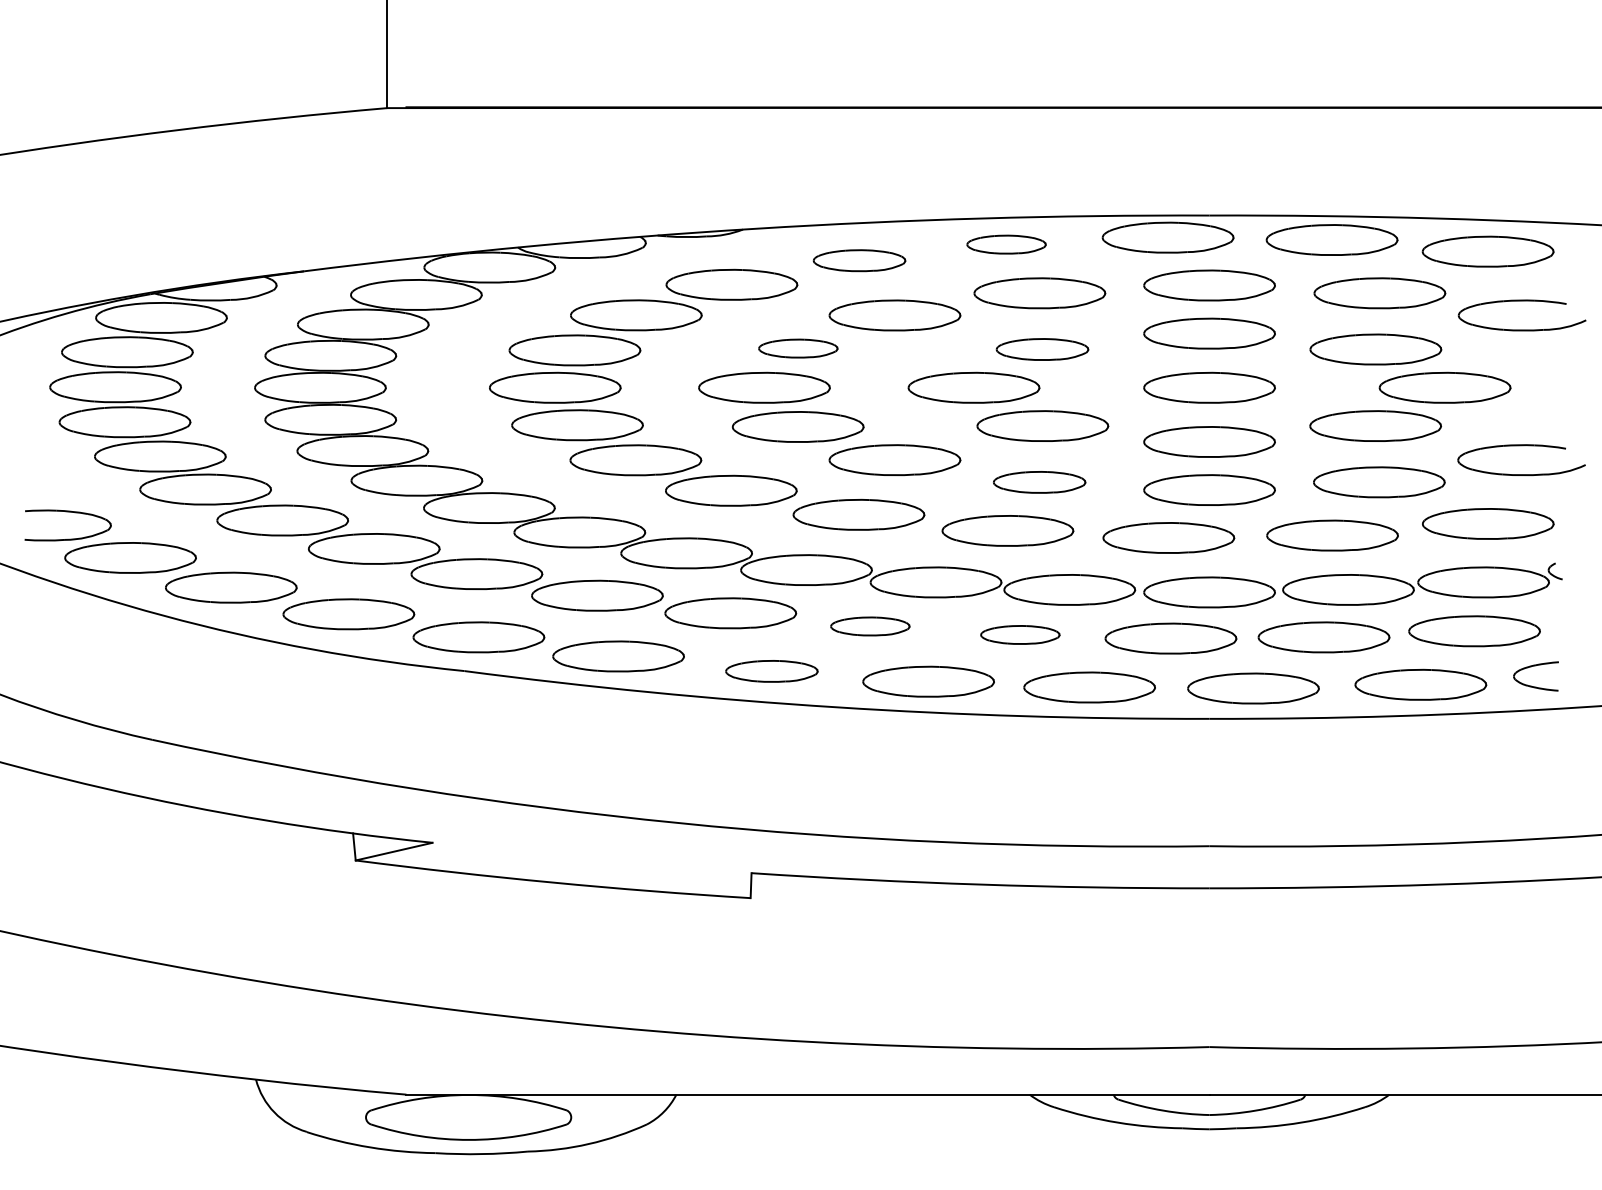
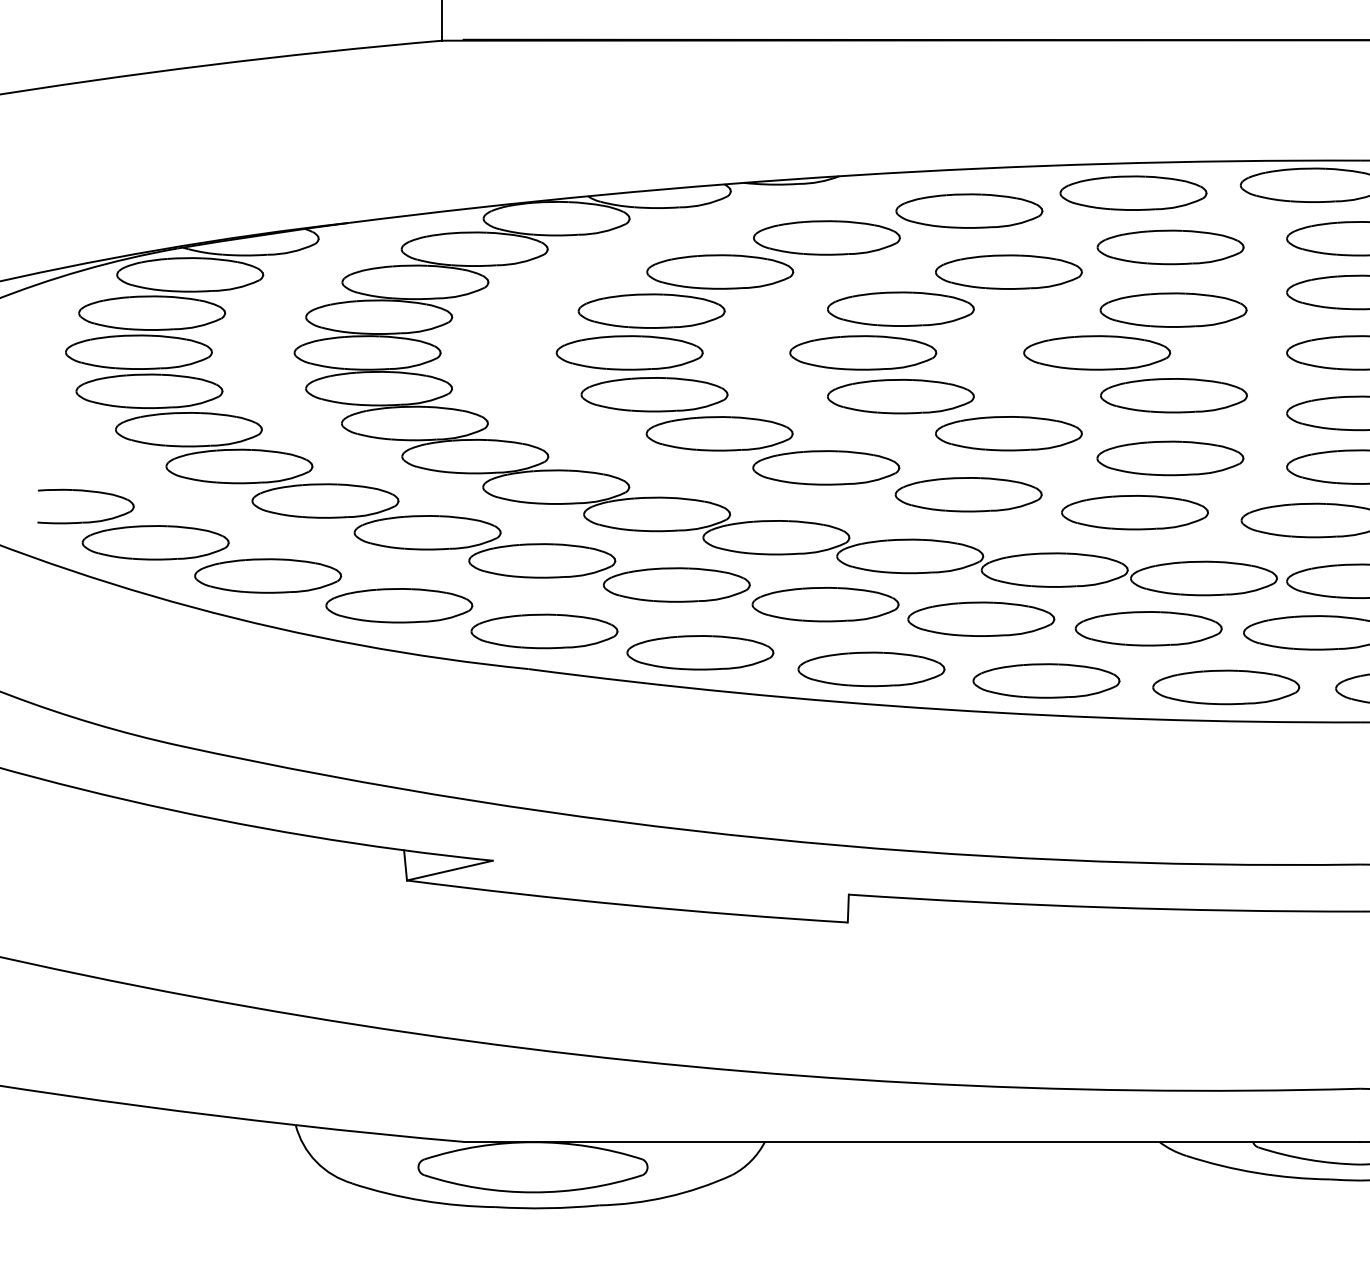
part: (1006, 244) -> (1133, 192), size x1.67
part: (859, 260) -> (969, 210), size x1.43
part: (798, 348) -> (901, 309), size x1.67
part: (1042, 349) -> (1173, 310), size x1.43
part: (1039, 482) -> (1170, 458), size x1.43
part: (870, 626) -> (981, 619), size x1.67
part: (1020, 634) -> (1149, 628), size x1.67
part: (771, 671) -> (871, 669), size x1.43

